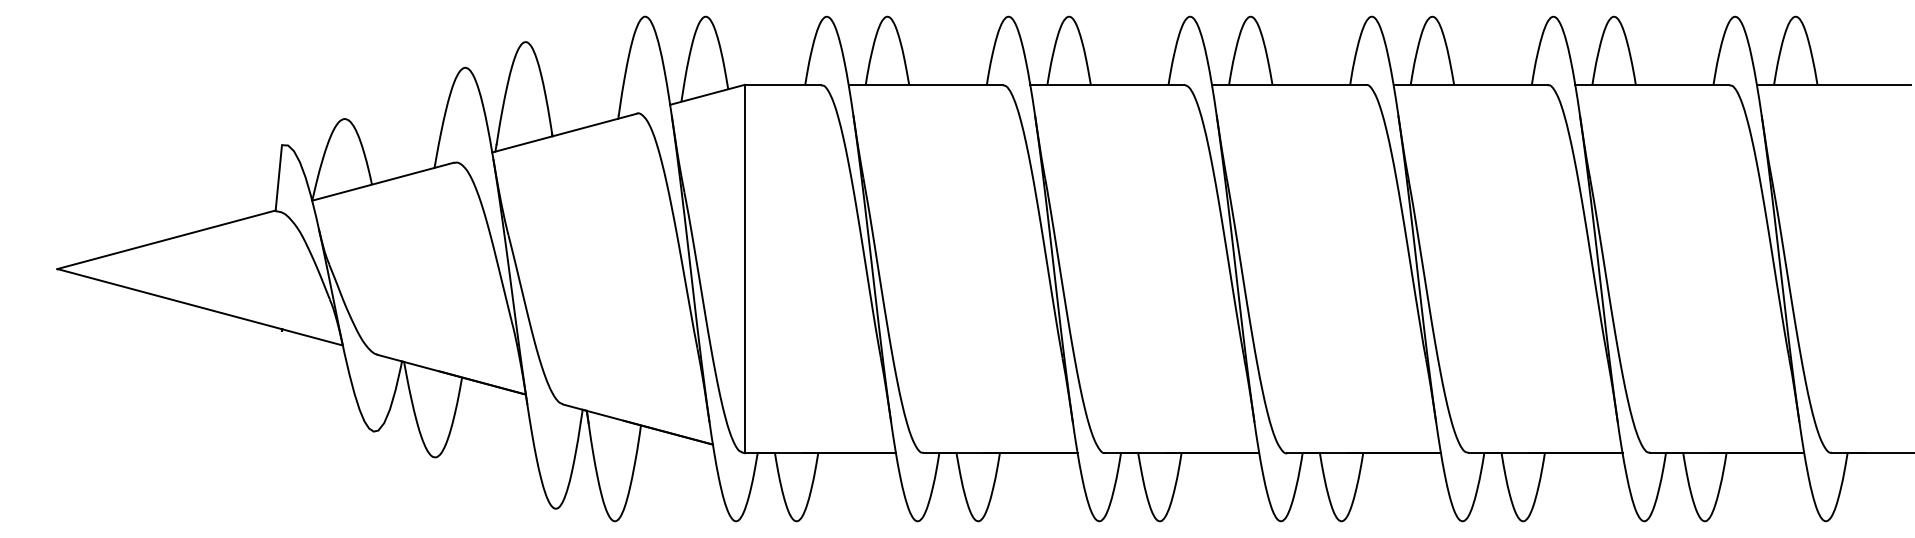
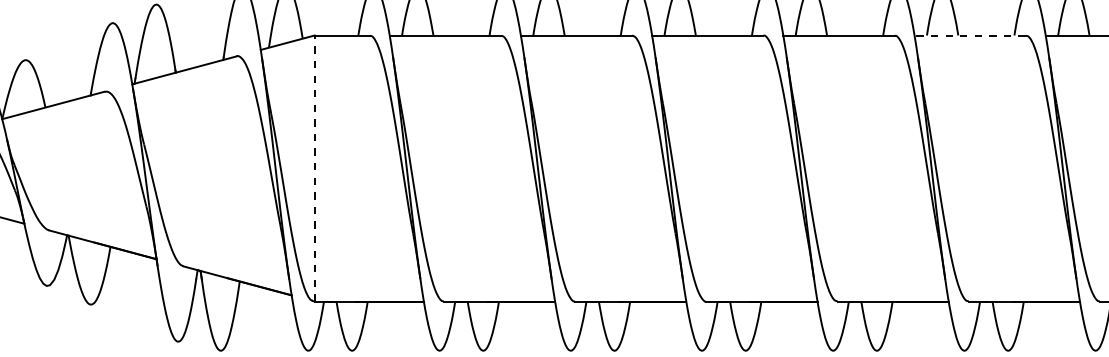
line: (1652, 84) -> (970, 35), solid -> dashed
line: (744, 268) -> (314, 168), solid -> dashed

